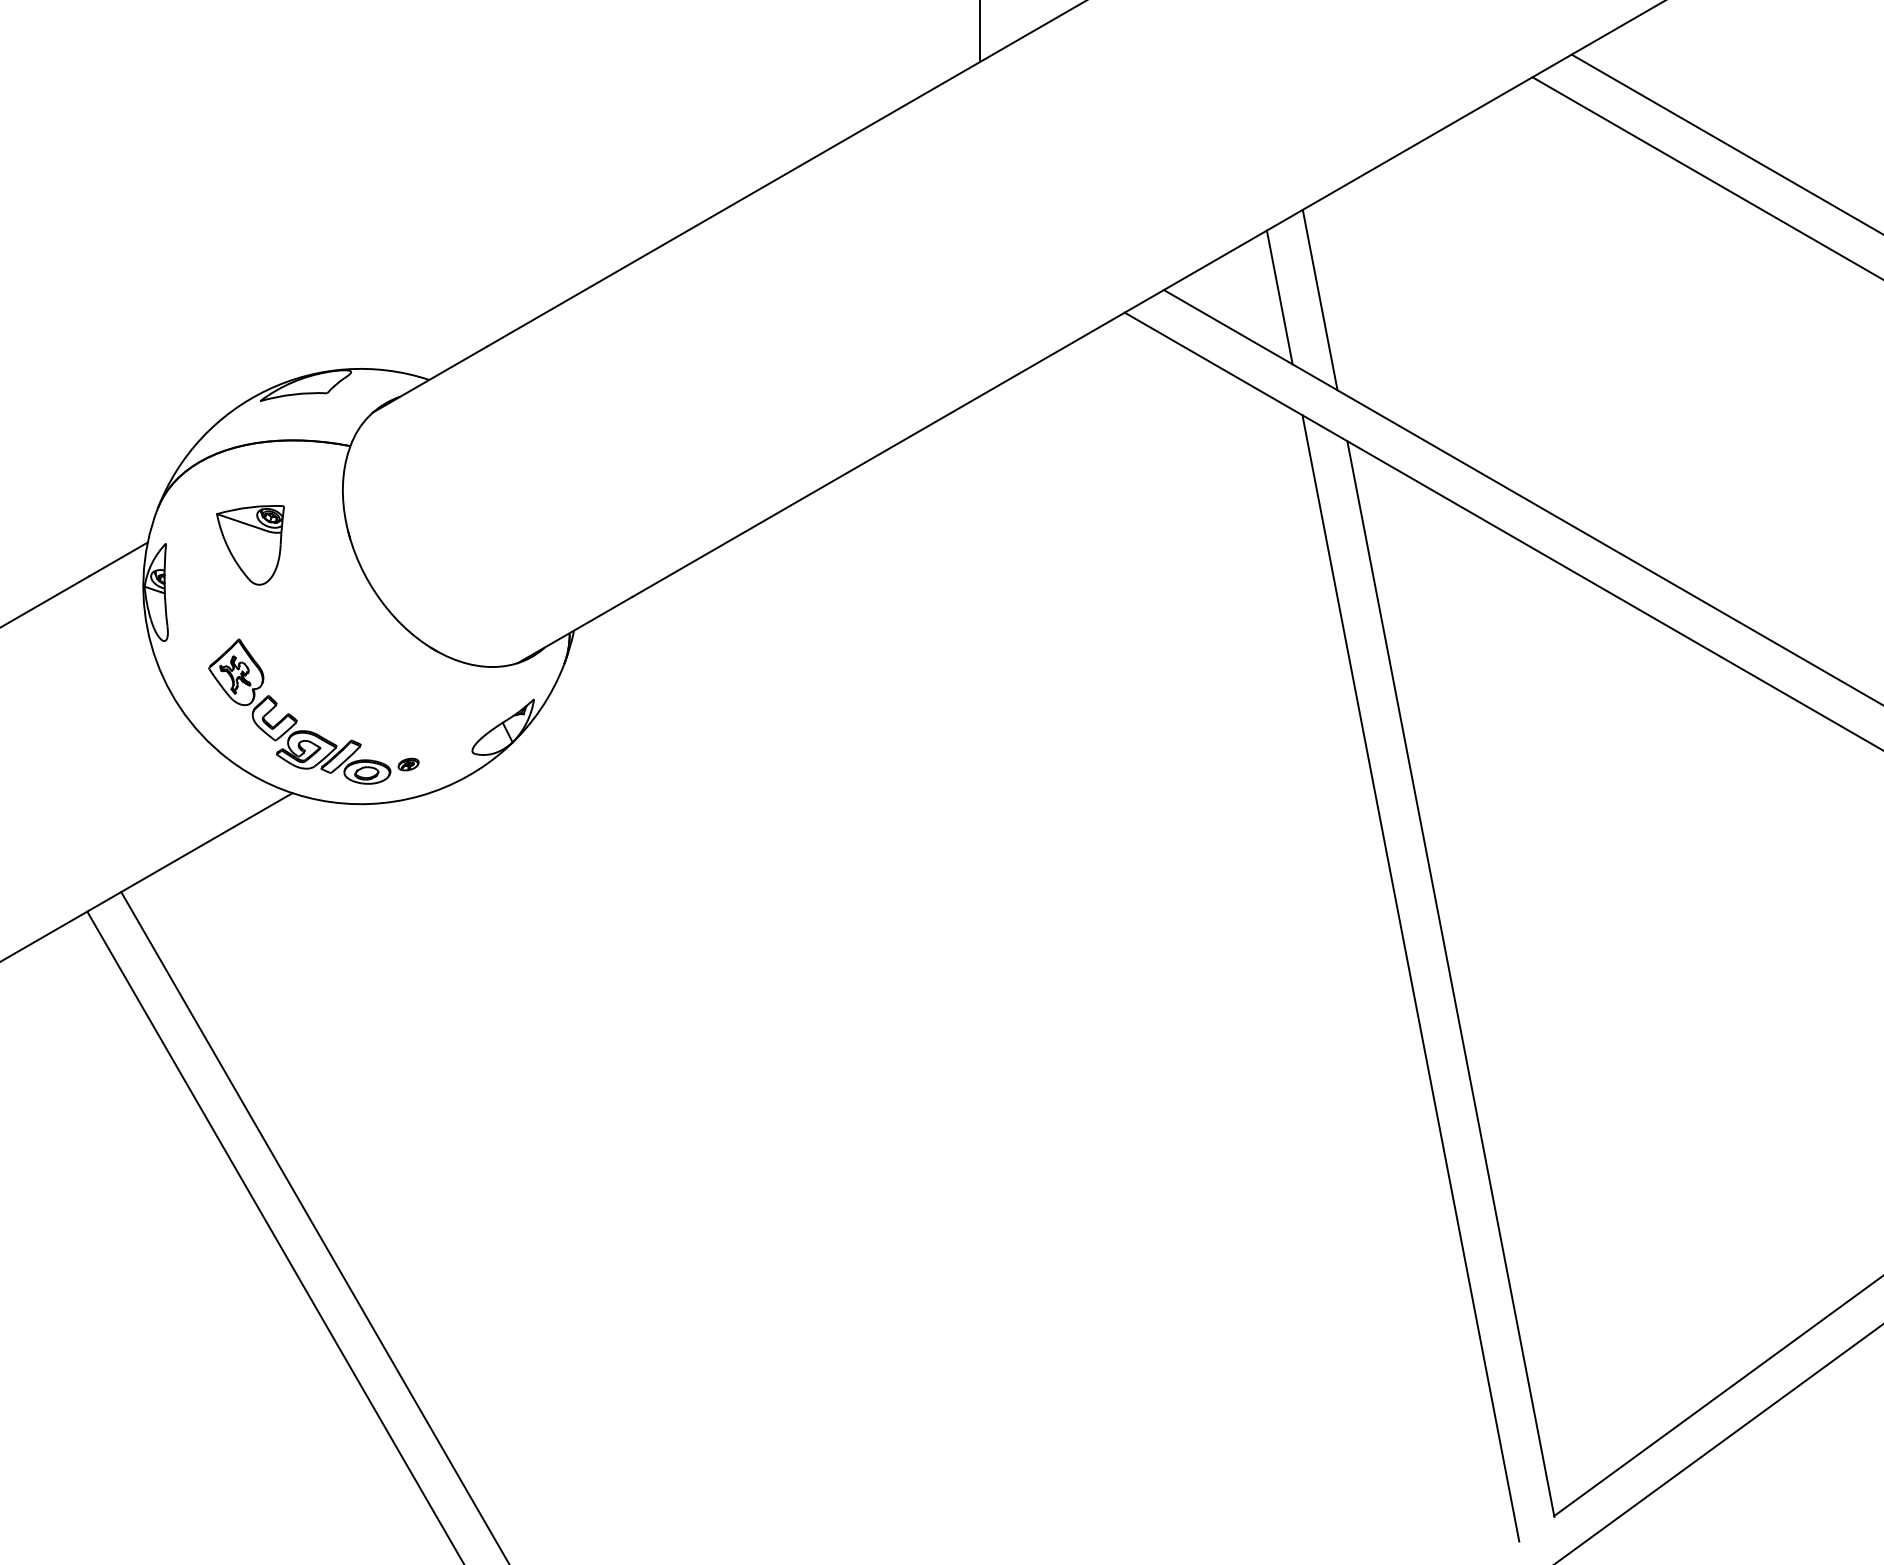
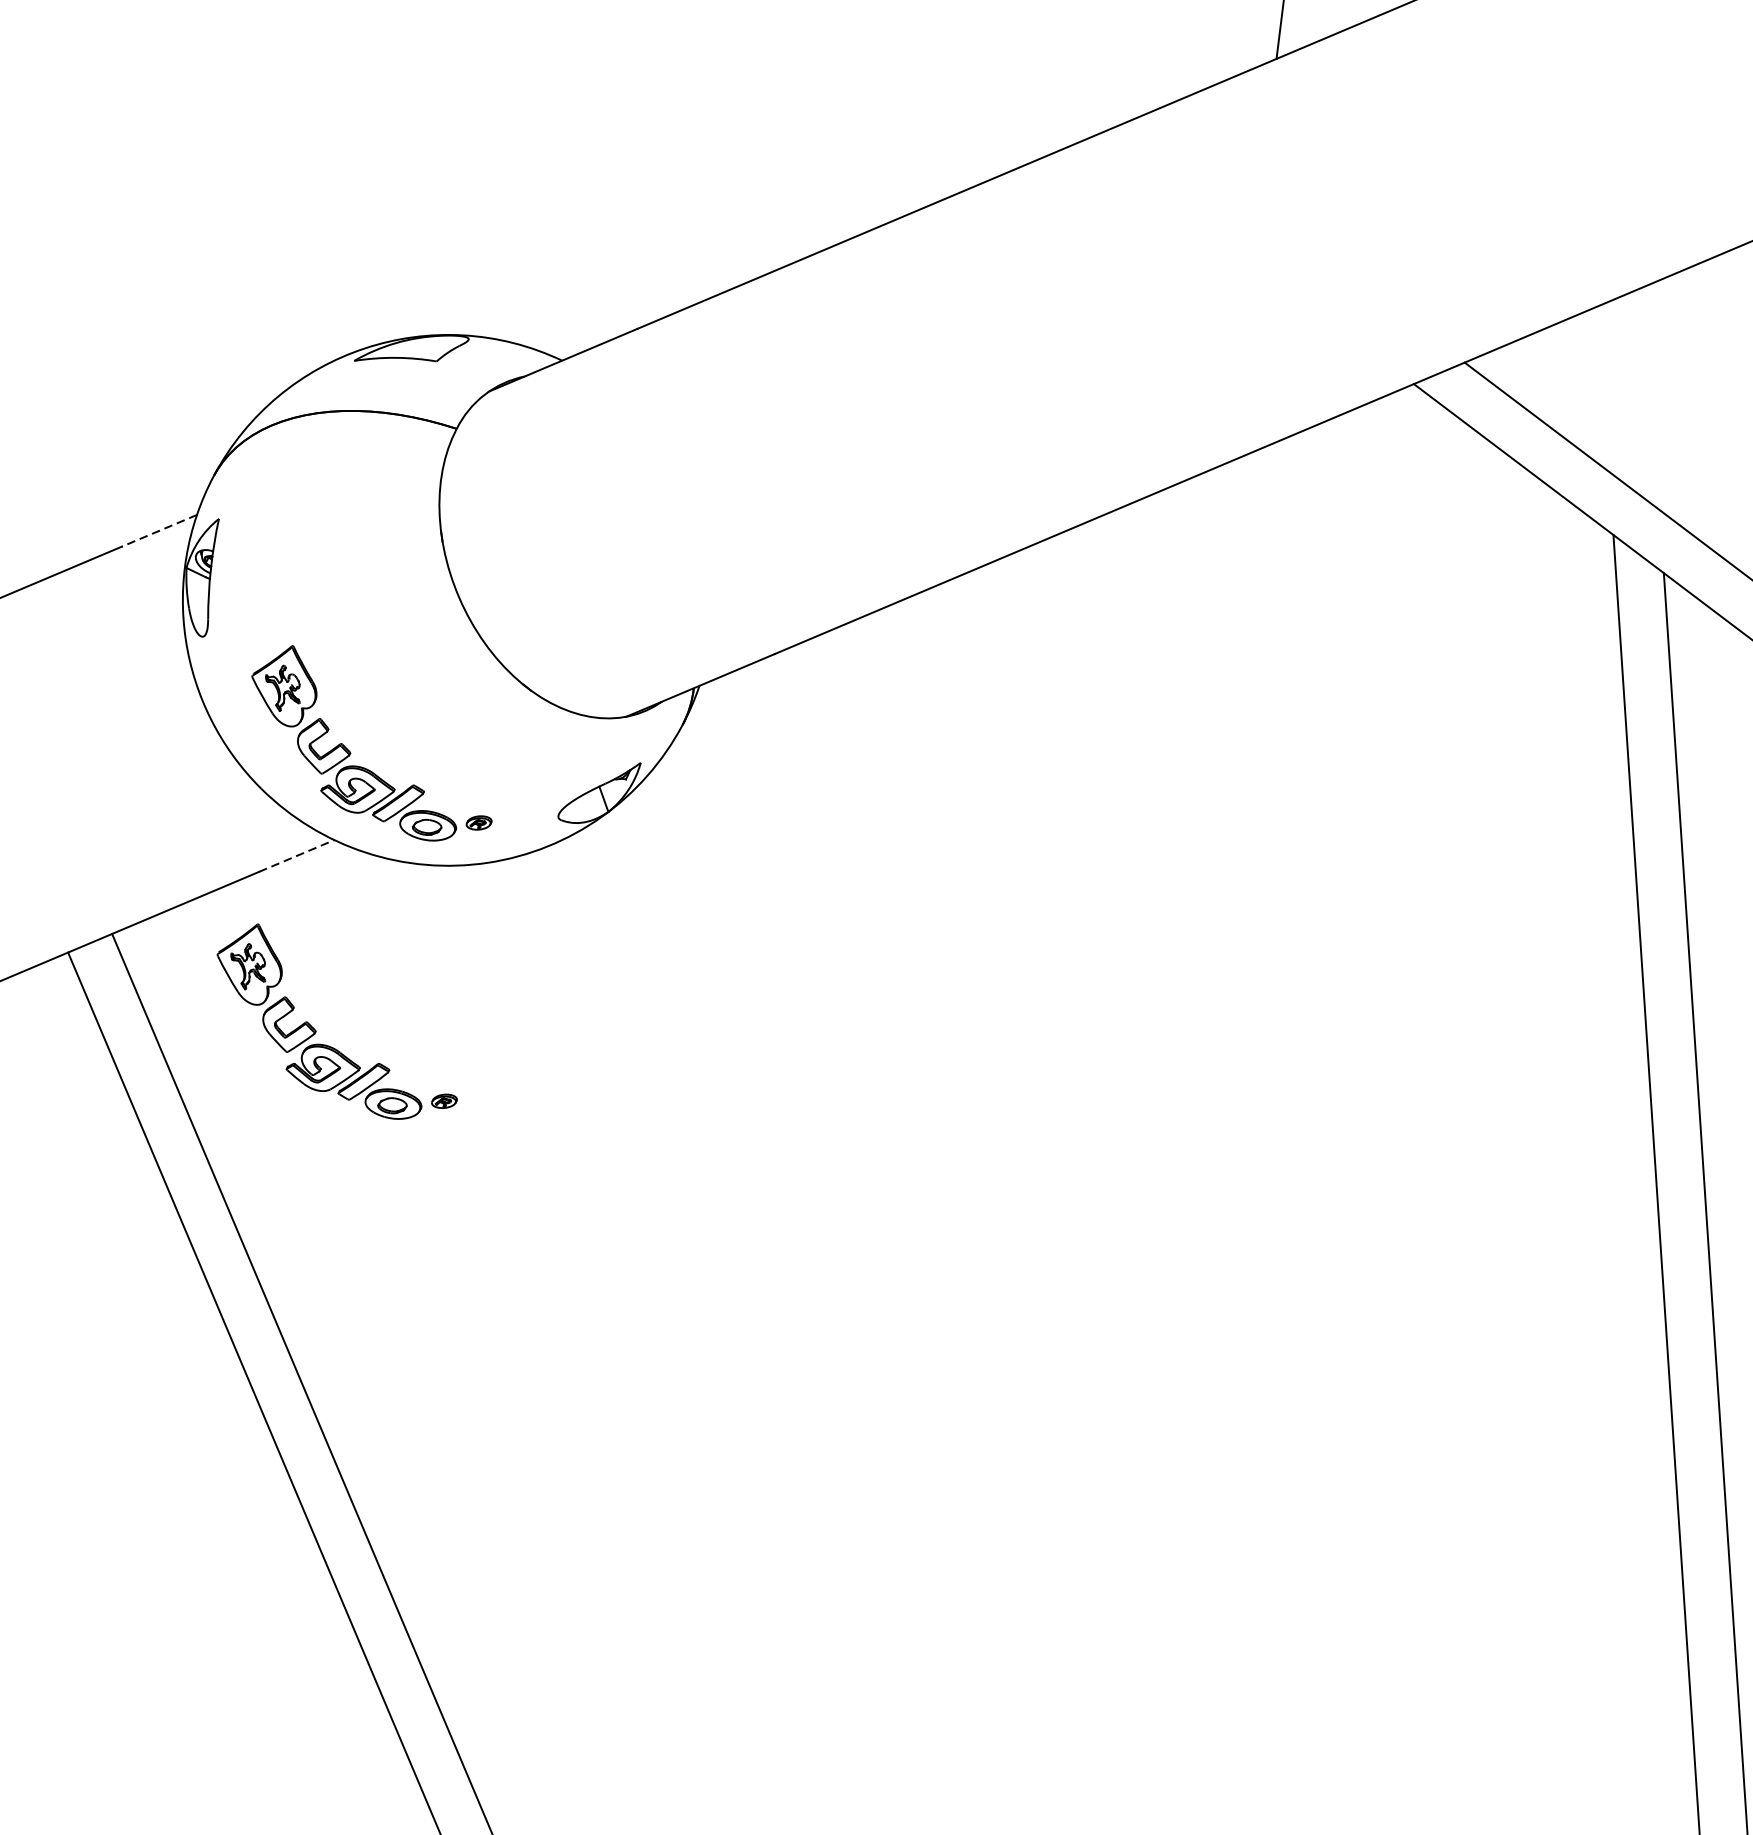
line: (1279, 297) -> (1603, 389), removed
line: (1319, 299) -> (1651, 397), removed
part: (250, 545) -> (320, 534), removed
line: (118, 559) -> (158, 531), solid -> dashed
line: (263, 809) -> (296, 855), solid -> dashed
part: (297, 949) -> (316, 1030), added

